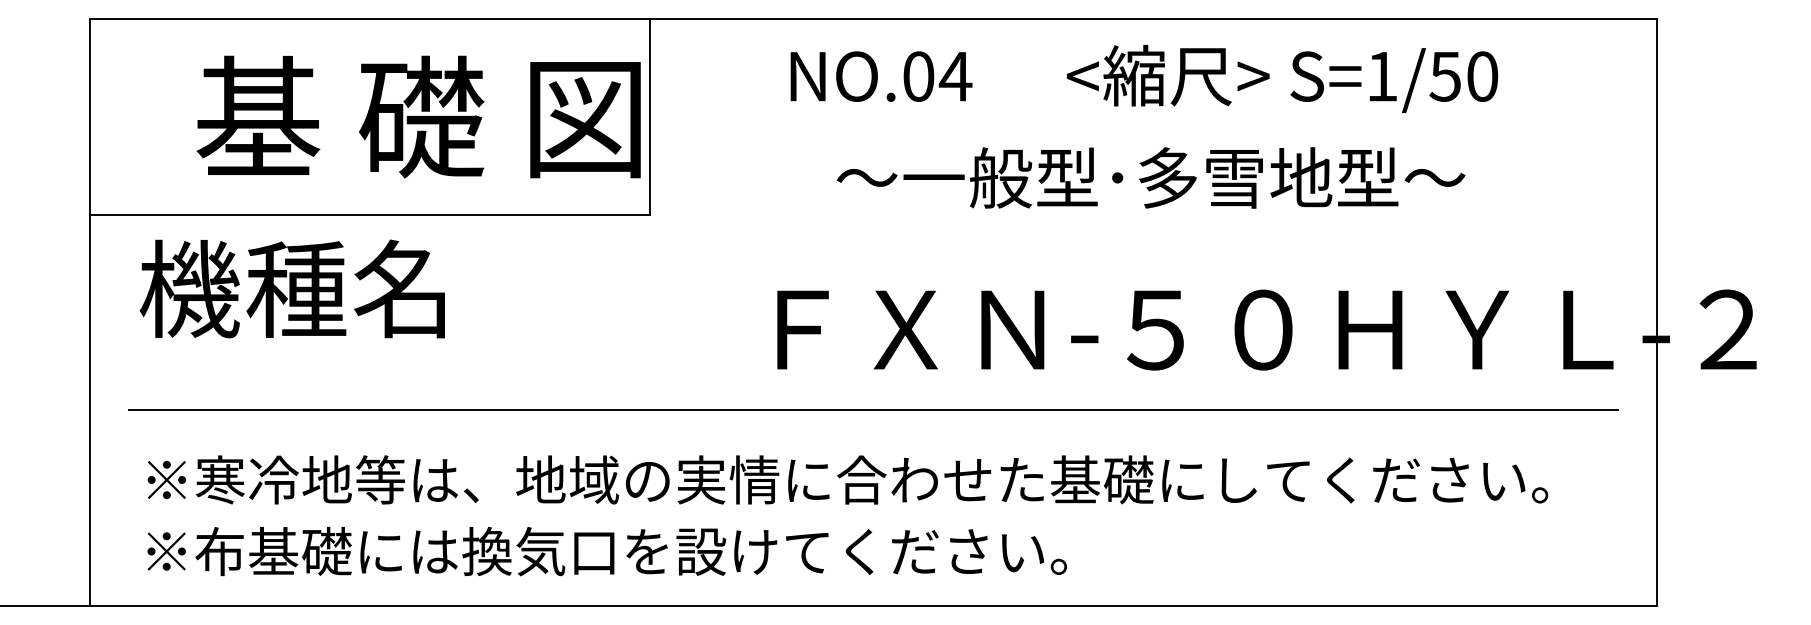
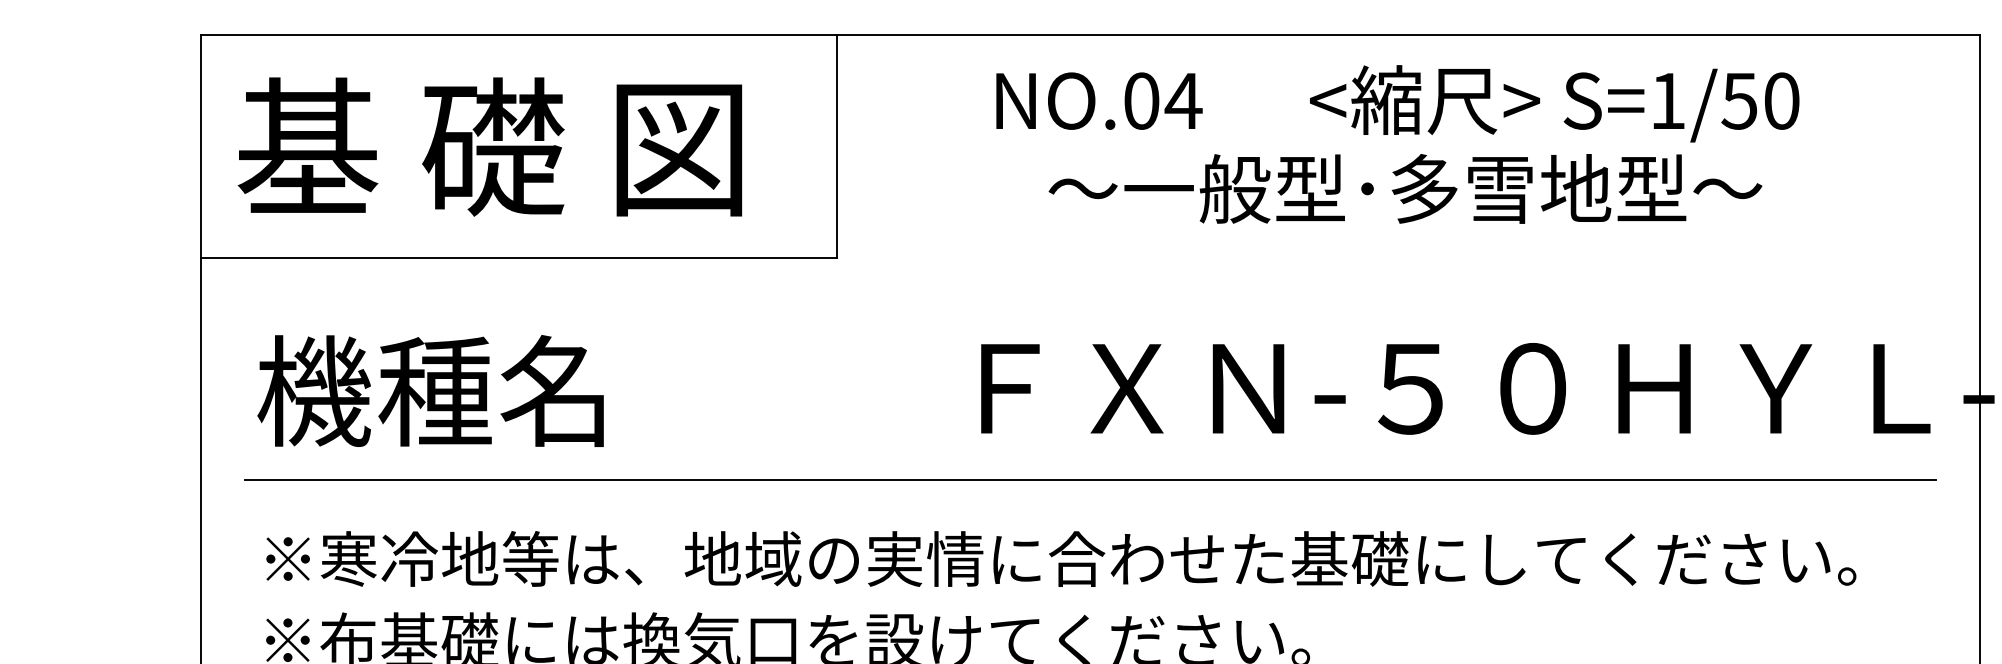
text: (418, 116) -> (489, 146), moved
text: (1150, 177) -> (1404, 188), moved
text: (291, 288) -> (429, 390), moved

